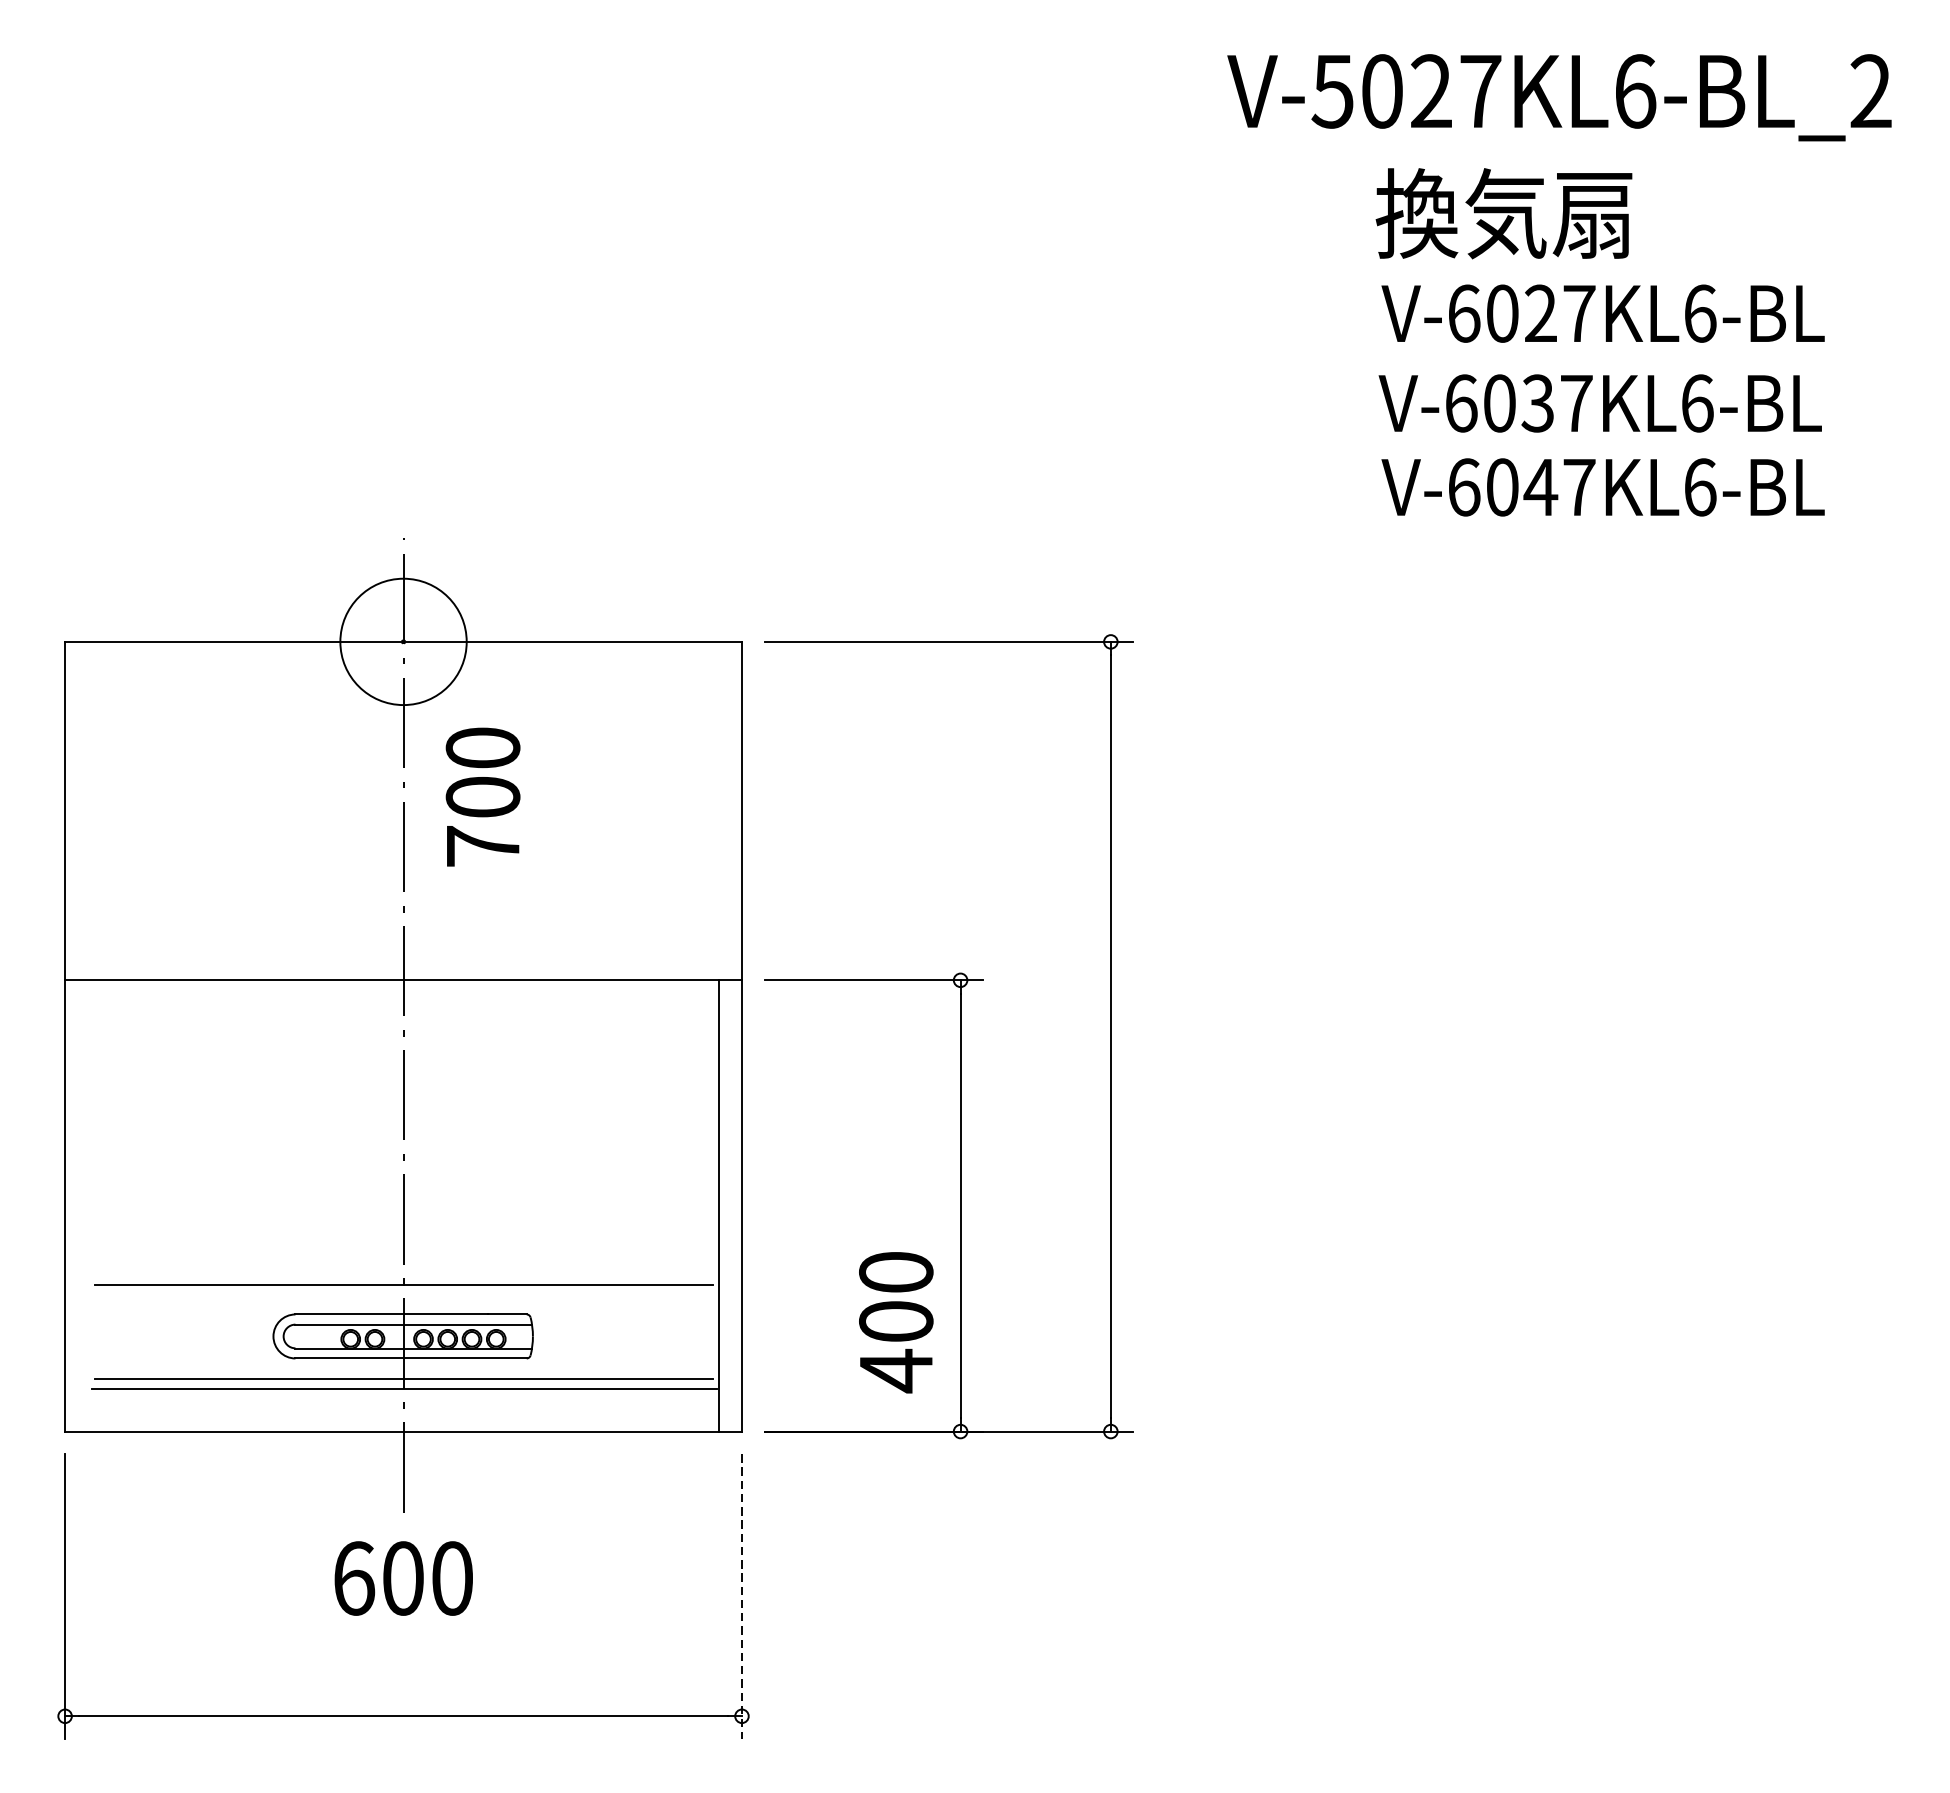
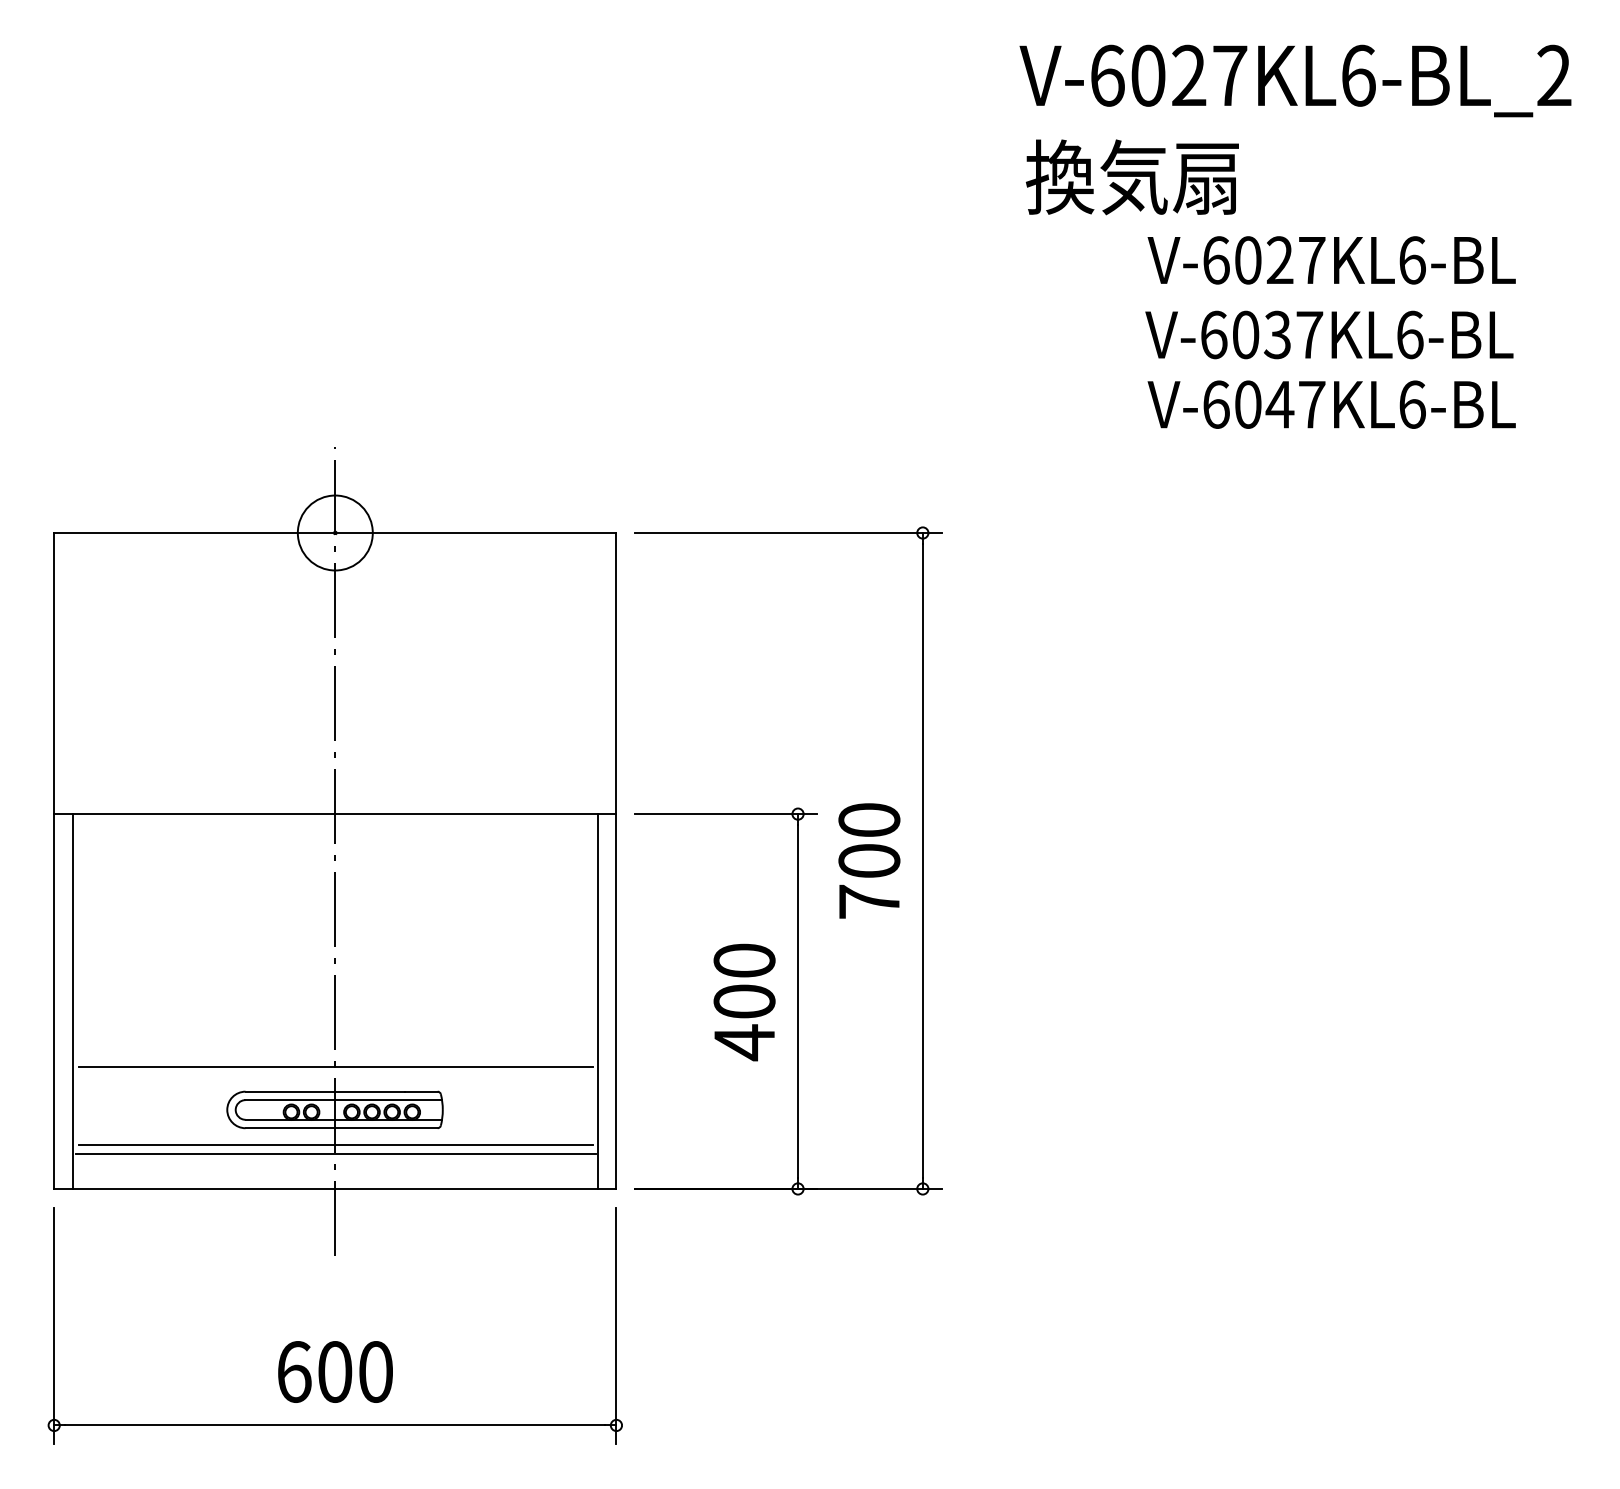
text: (1331, 91) -> (1106, 75), V-5027KL6-BL_2 -> V-6027KL6-BL_2
text: (1502, 213) -> (1131, 177), moved
circle: (402, 641) -> (334, 532), size x0.71
text: (483, 796) -> (869, 860), moved
line: (87, 1205) -> (72, 1001), added
text: (896, 1322) -> (744, 1002), moved
text: (403, 1577) -> (335, 1371), moved
line: (742, 1597) -> (616, 1326), dashed -> solid

